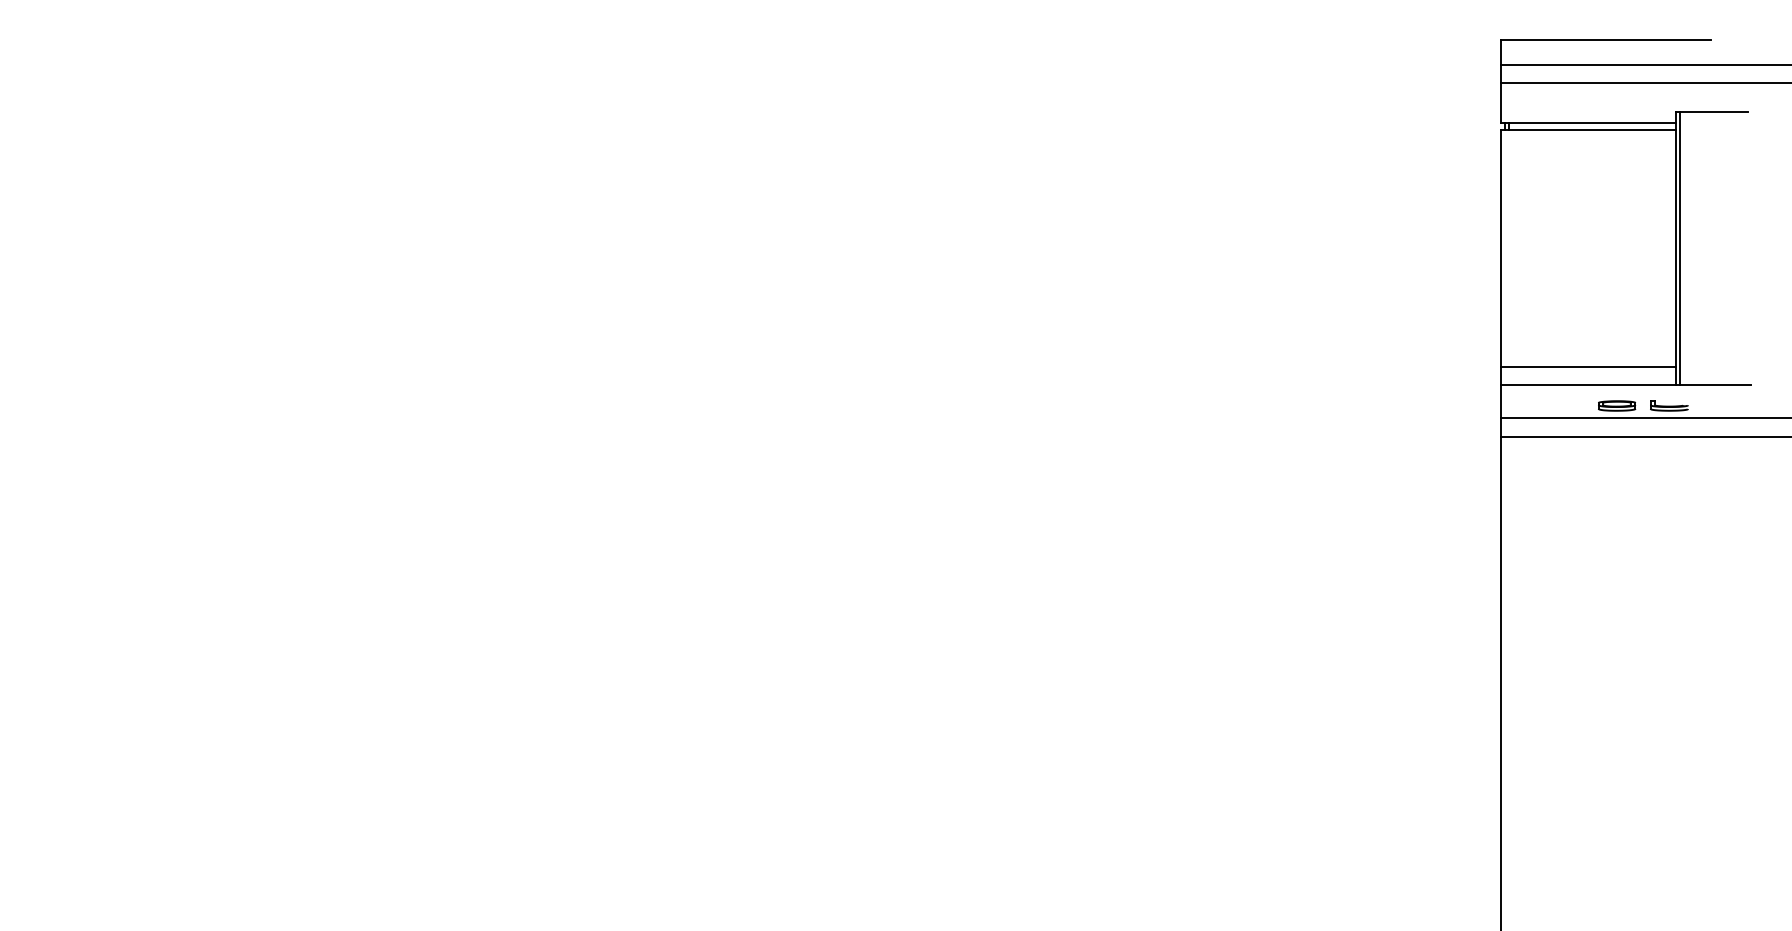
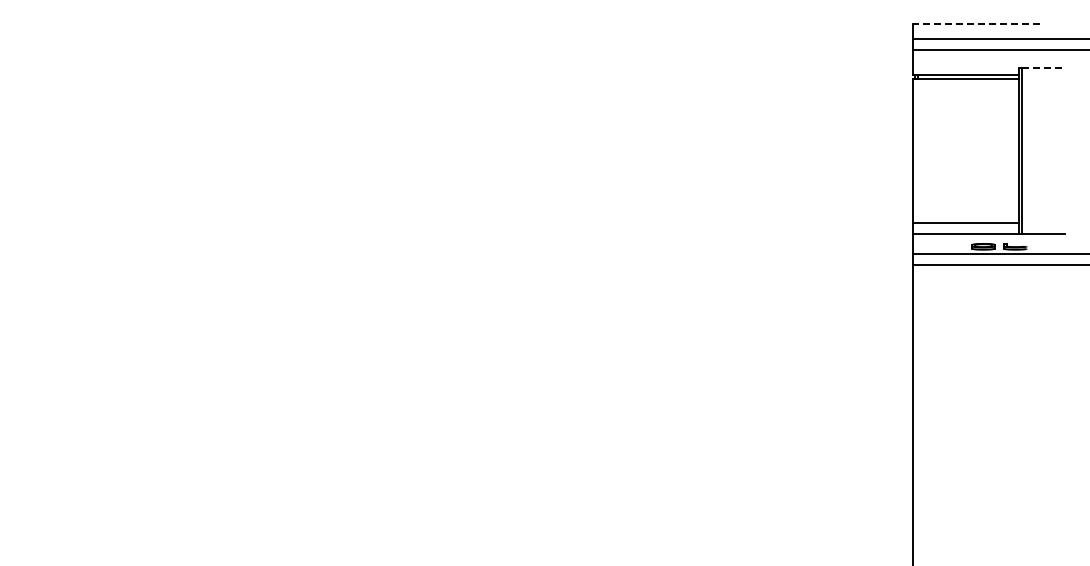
line: (1605, 40) -> (976, 24), solid -> dashed
line: (1713, 111) -> (1042, 67), solid -> dashed

